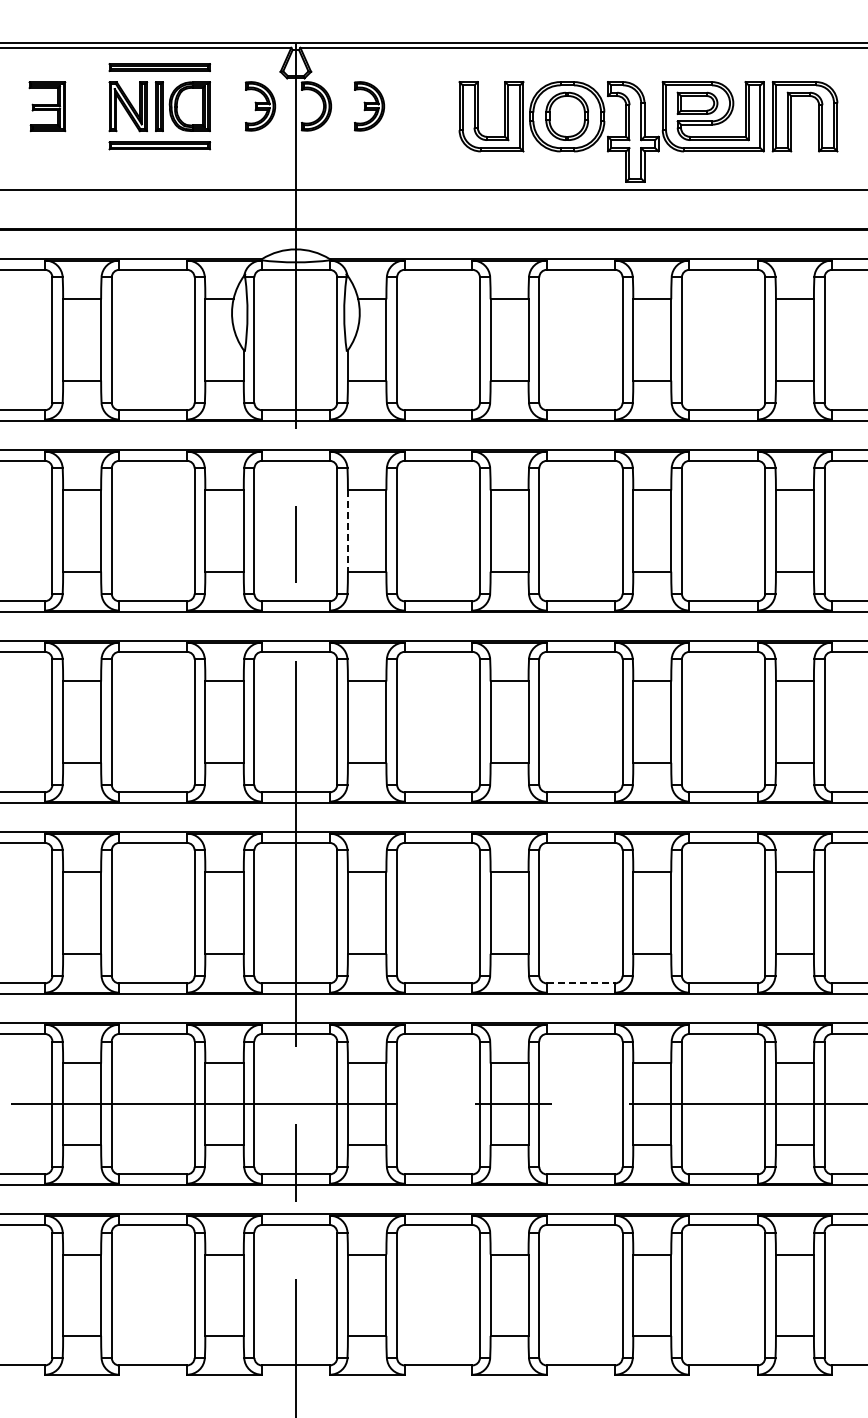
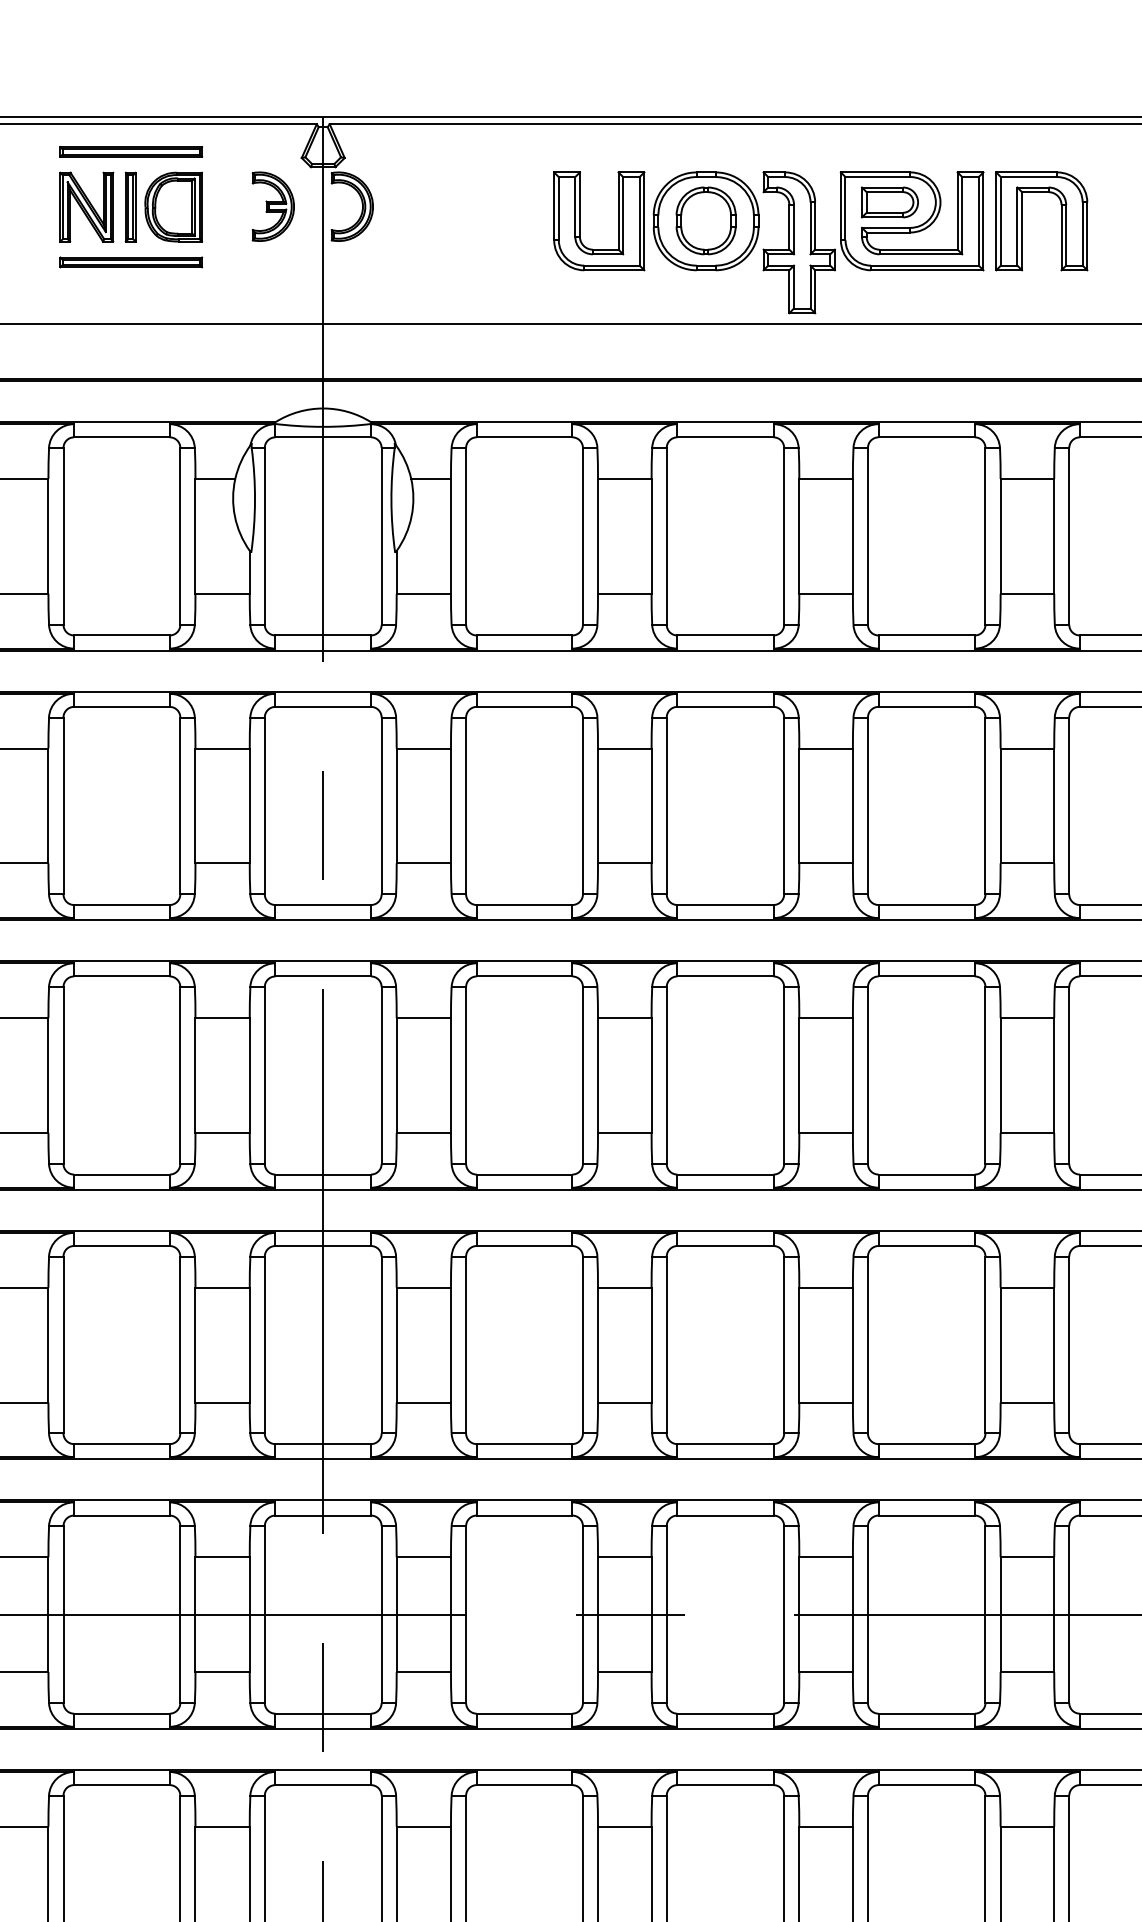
part: (369, 106) -> (427, 206), removed
line: (347, 531) -> (396, 806), dashed -> solid
line: (581, 983) -> (726, 1444), dashed -> solid

